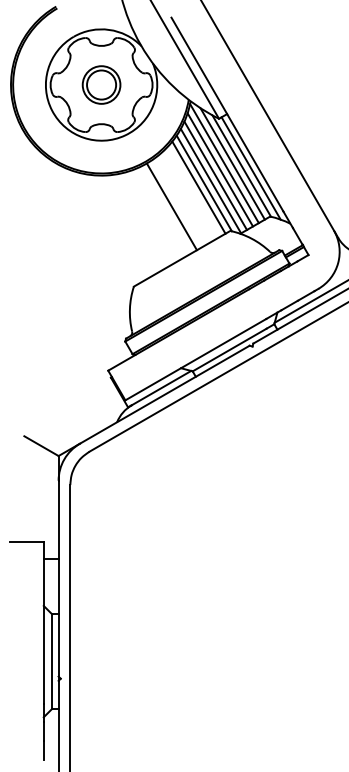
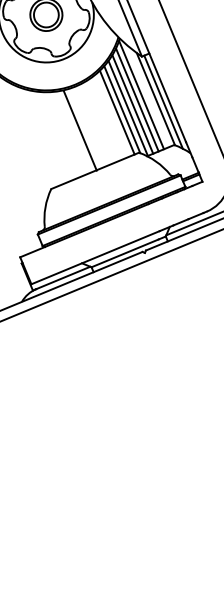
line: (232, 163) -> (148, 95), removed
line: (171, 206) -> (80, 130), moved

